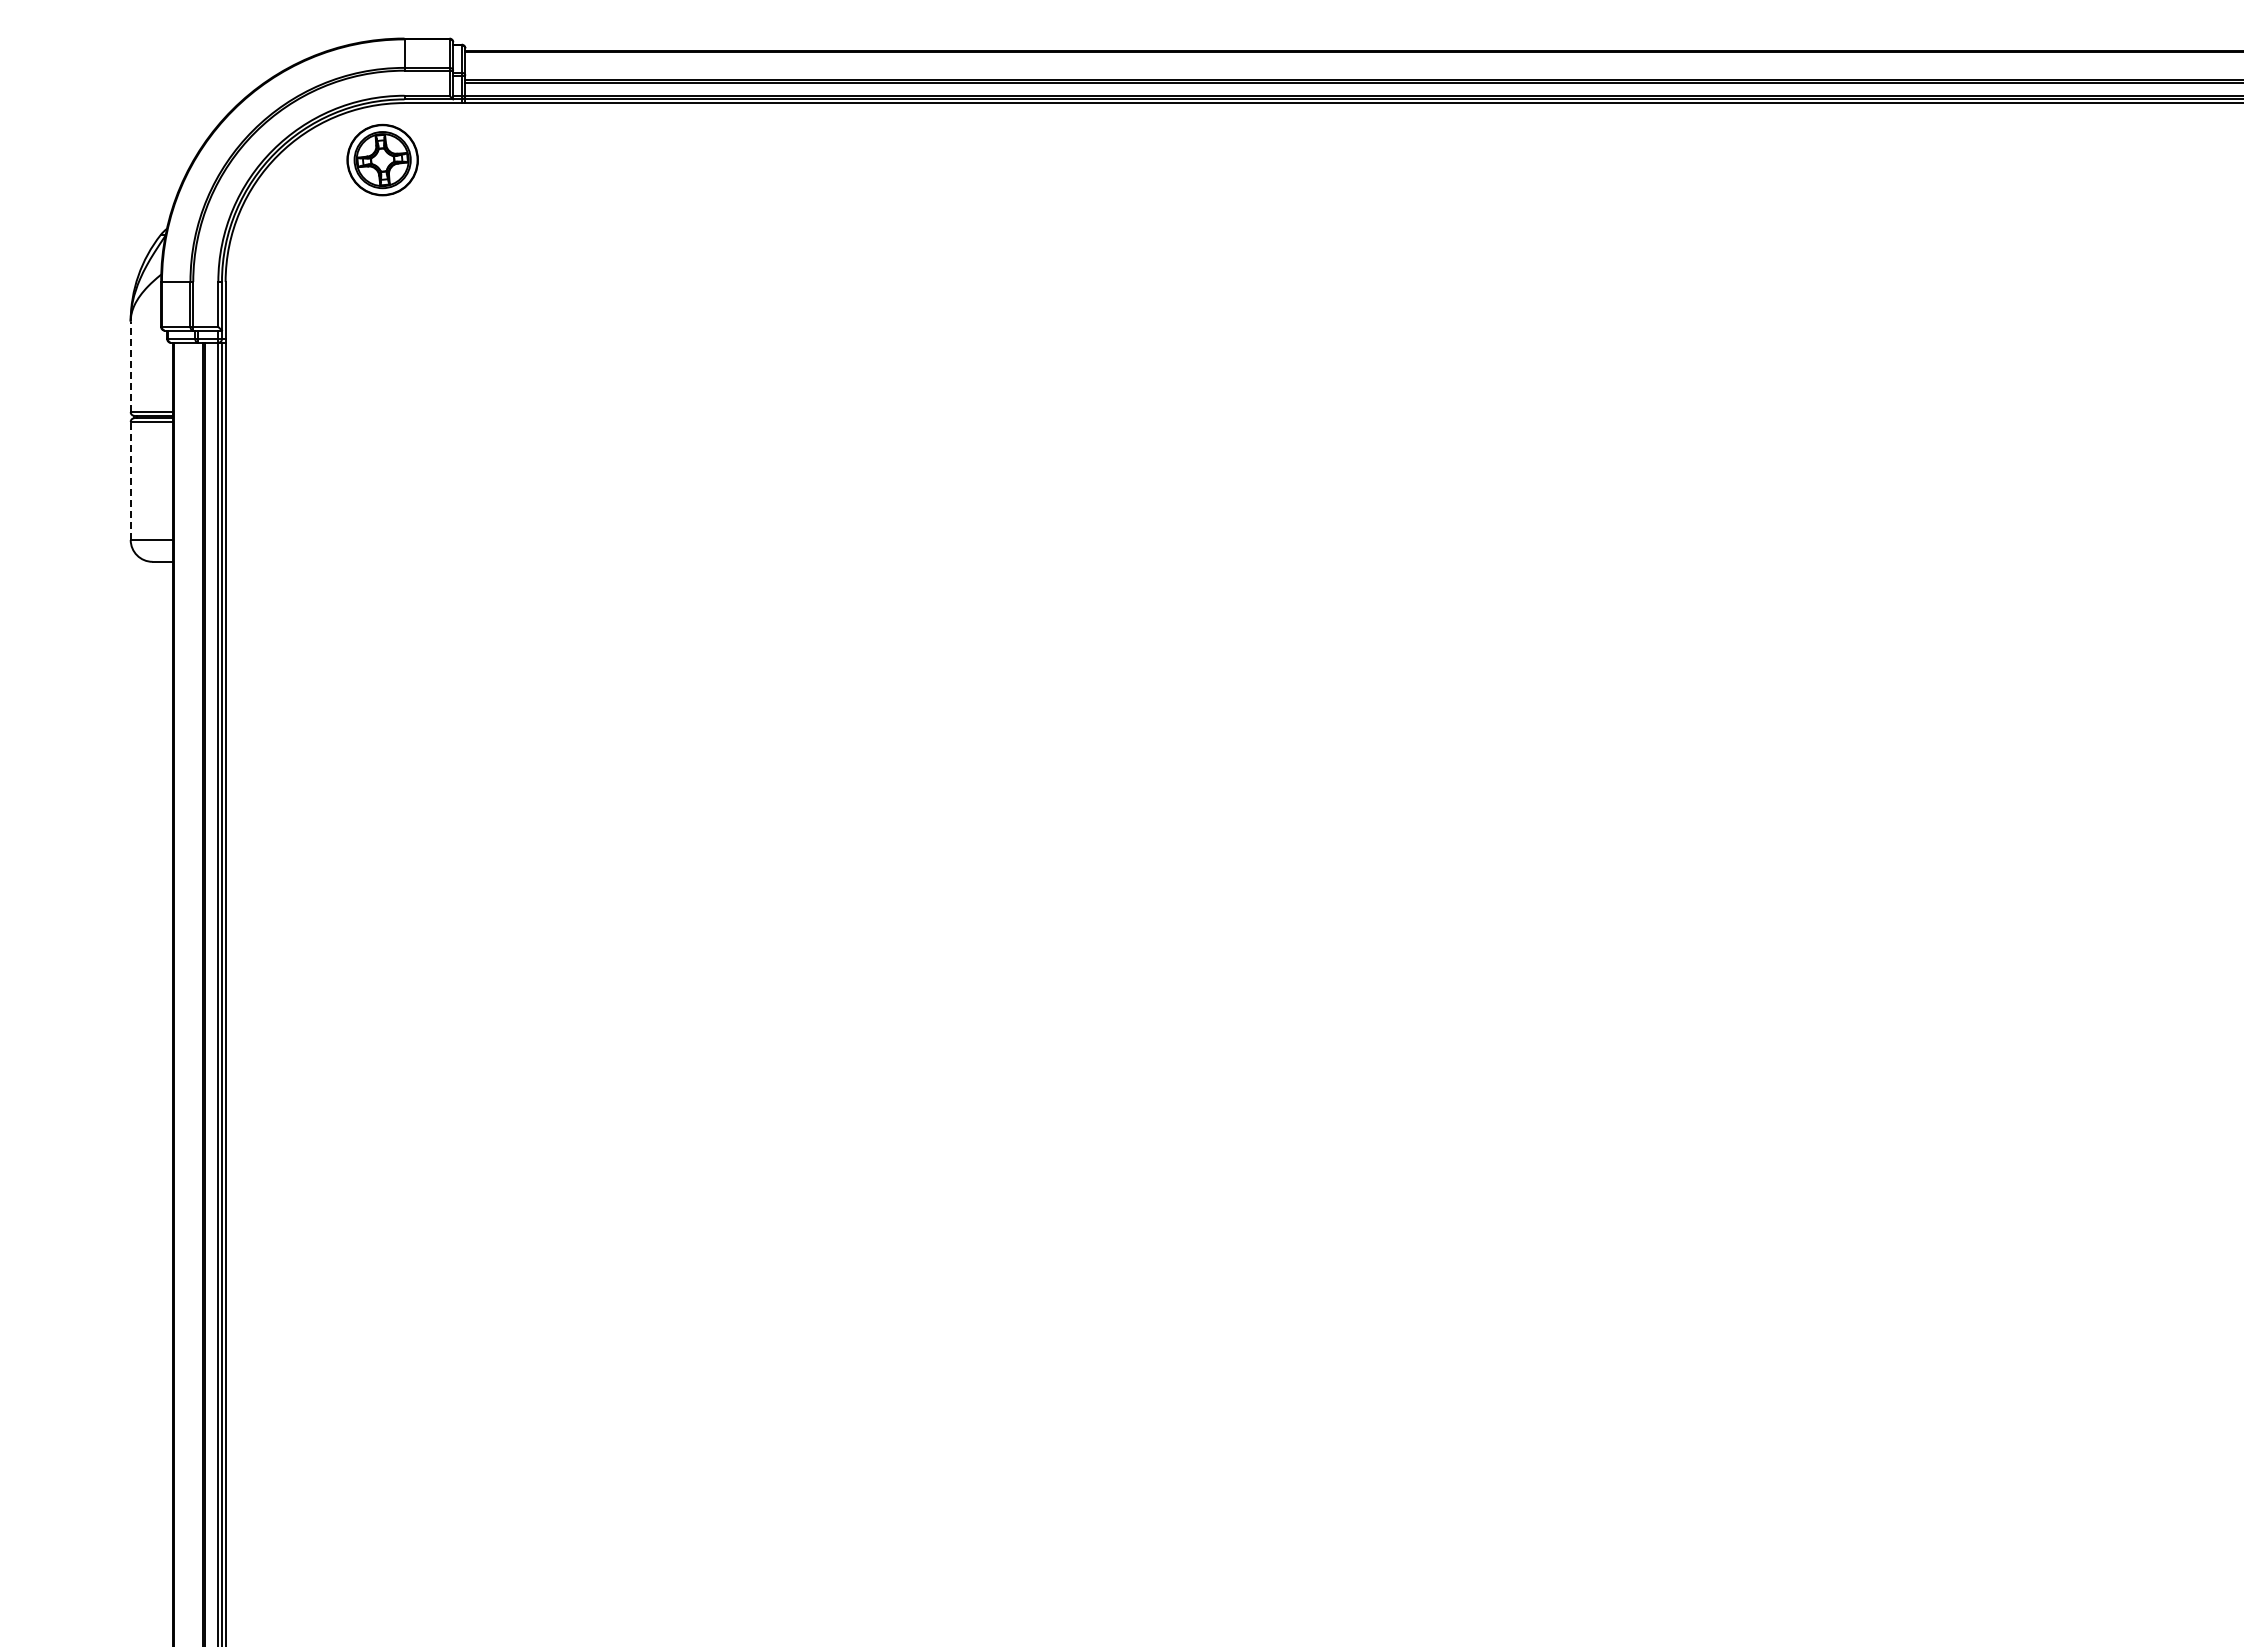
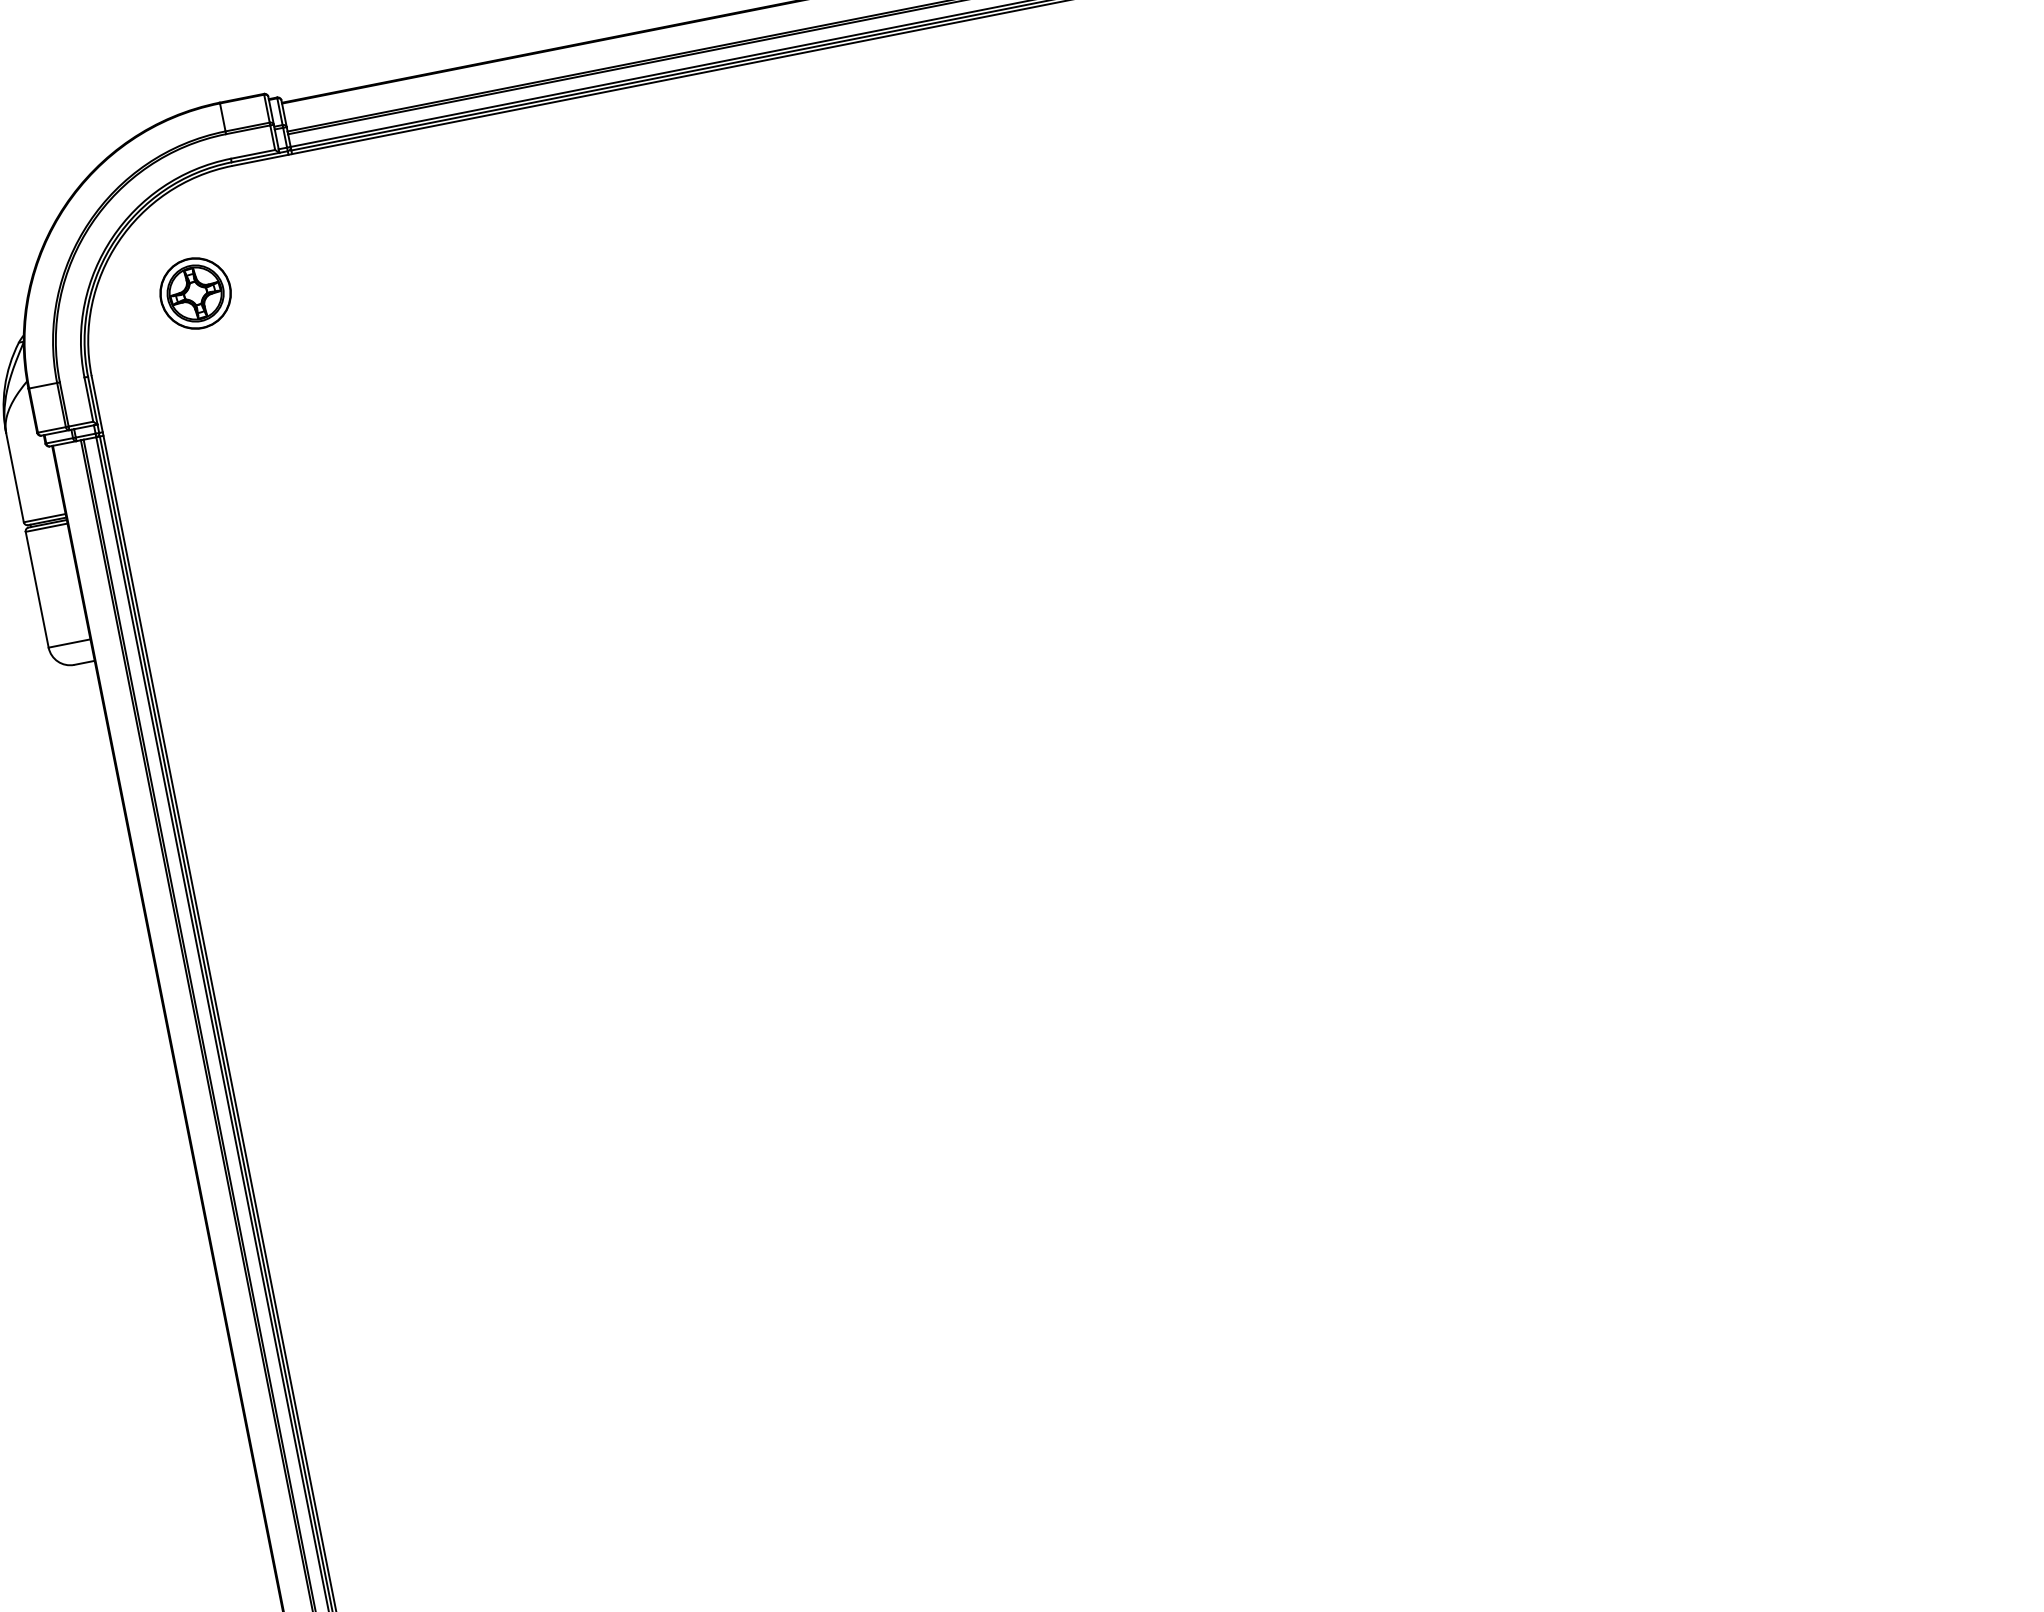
part: (382, 159) -> (195, 292), moved
line: (130, 366) -> (14, 477), dashed -> solid
line: (130, 480) -> (36, 589), dashed -> solid

